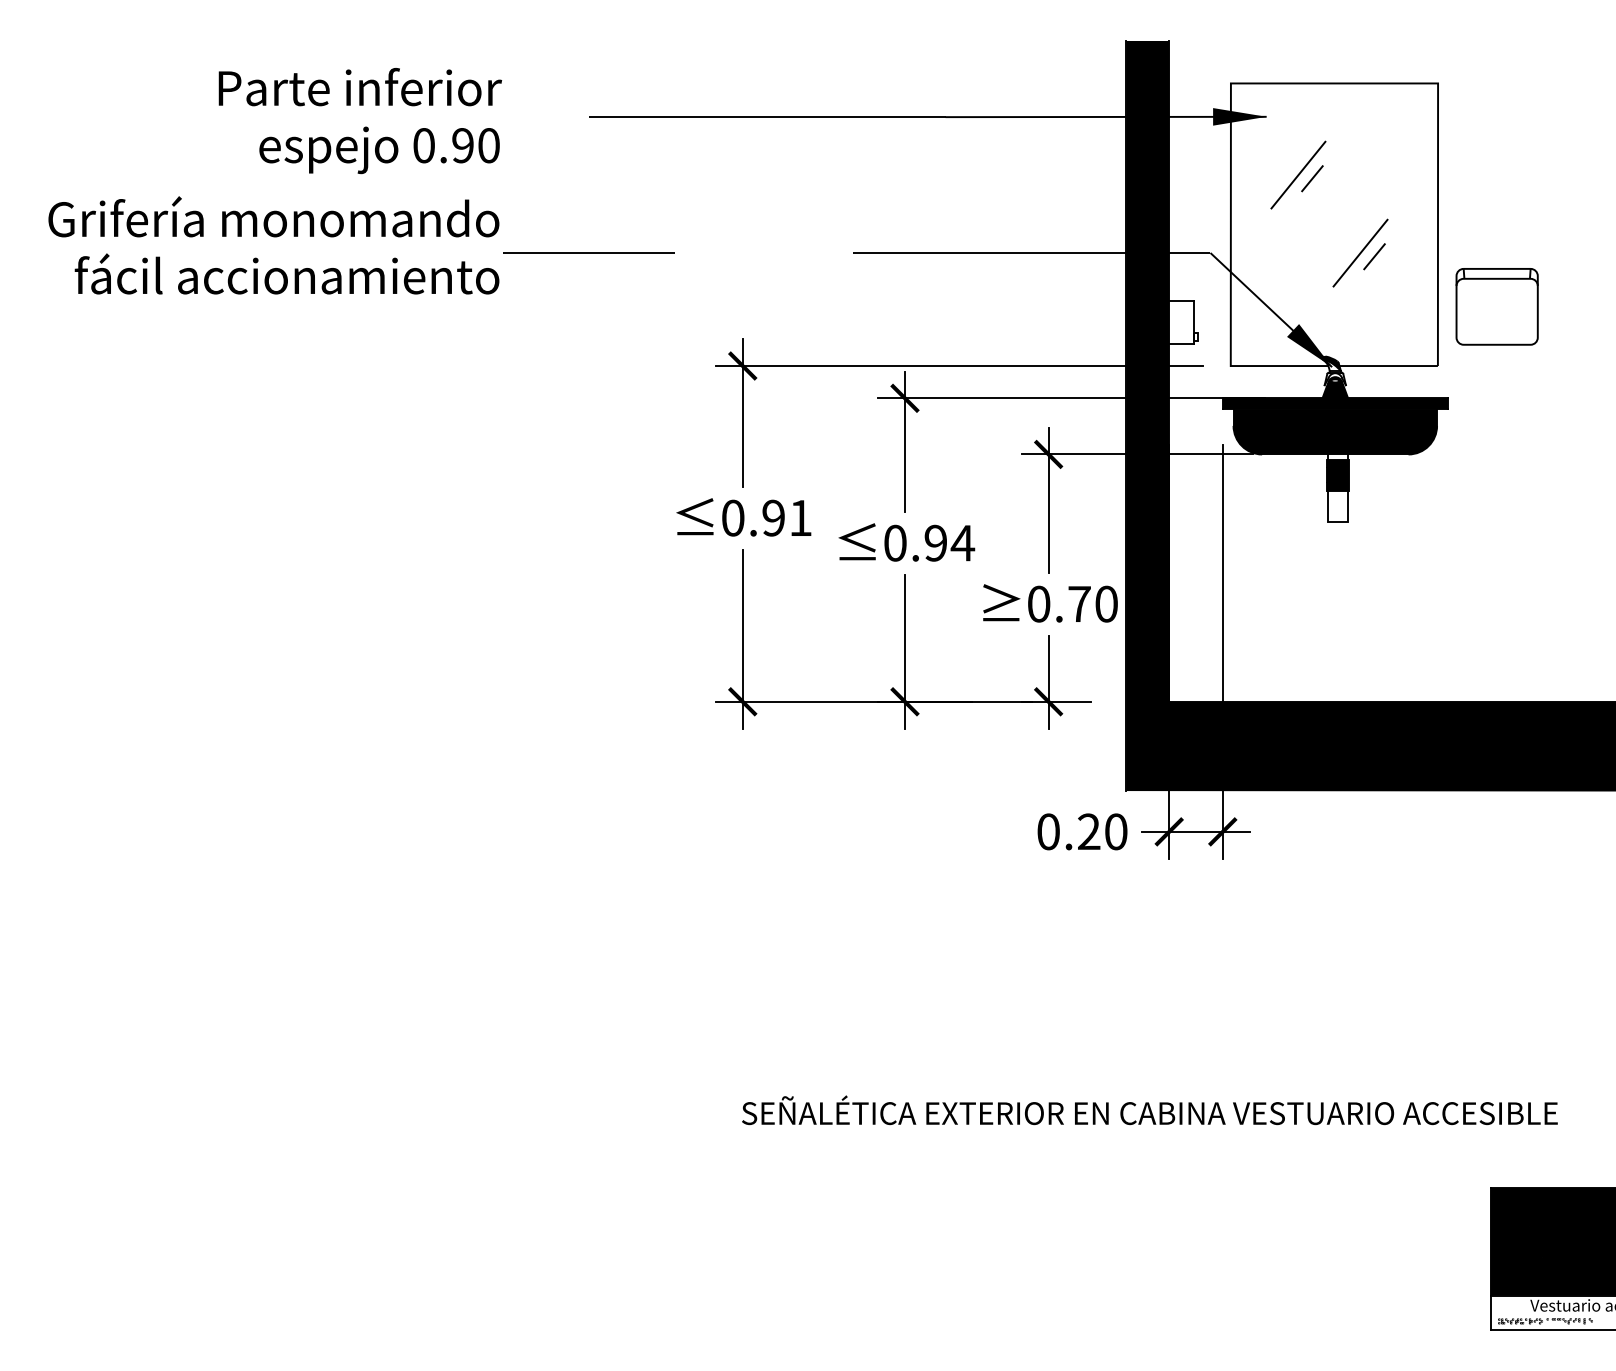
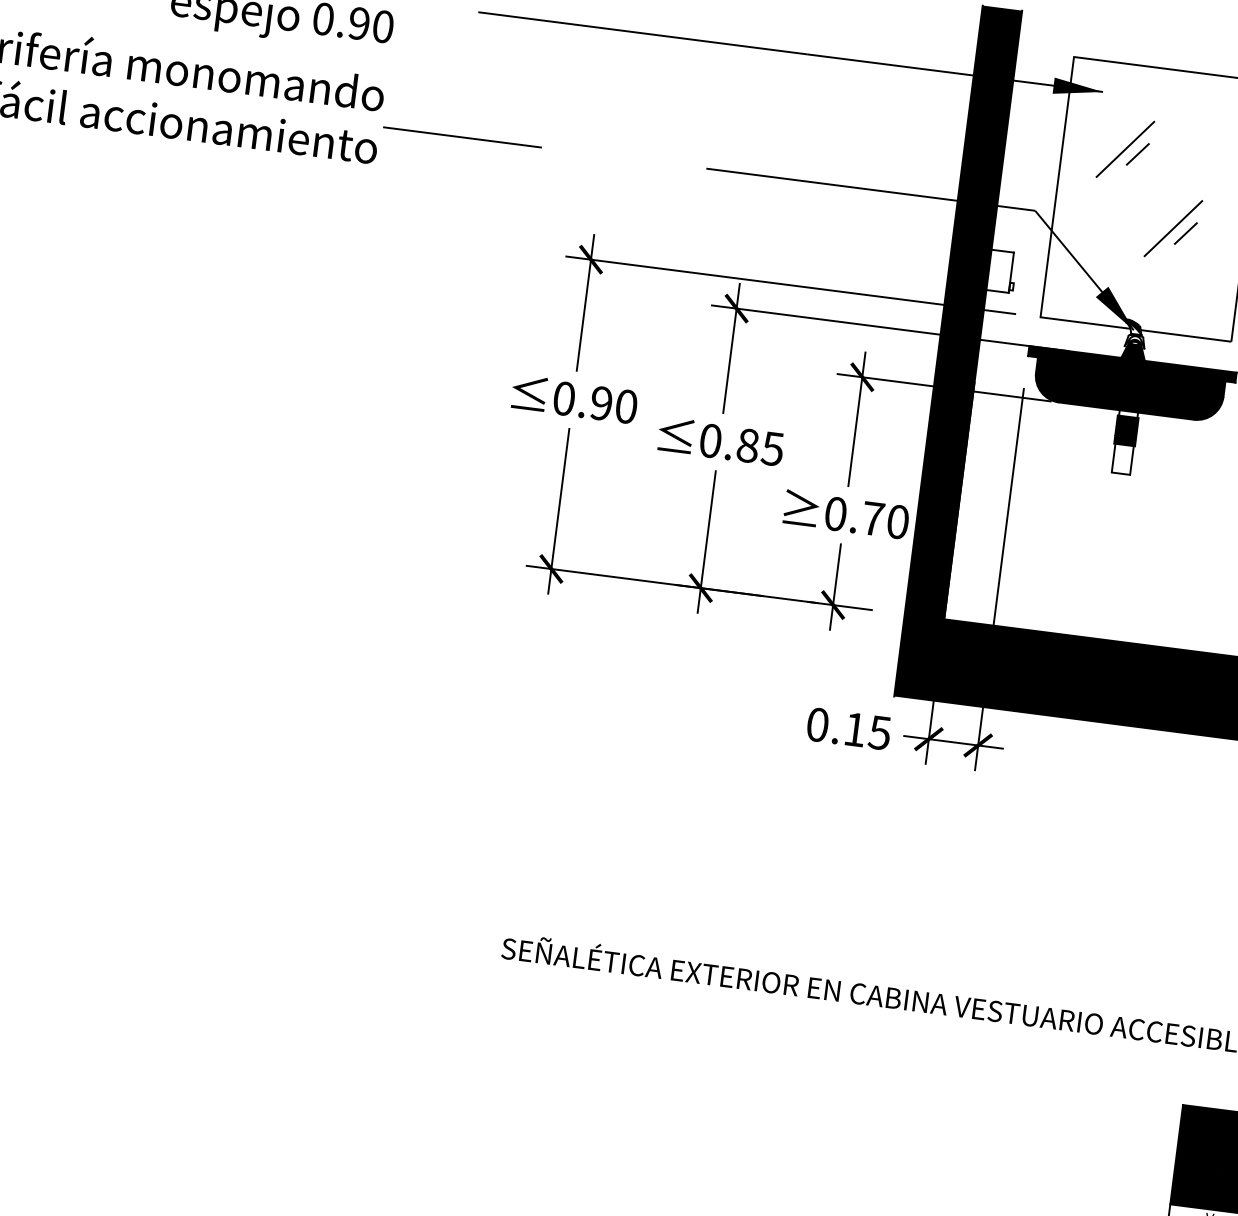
text: (800, 517) -> (626, 406), 0.91 -> 0.90
text: (949, 542) -> (760, 446), 0.94 -> 0.85
text: (1102, 831) -> (867, 730), 0.20 -> 0.15

